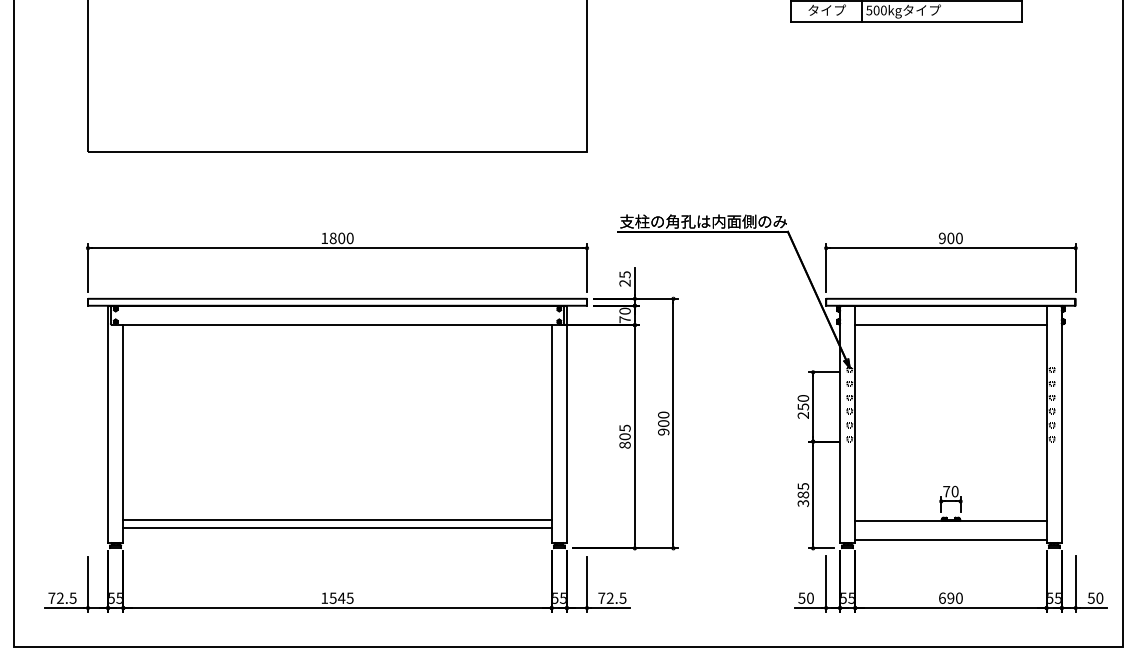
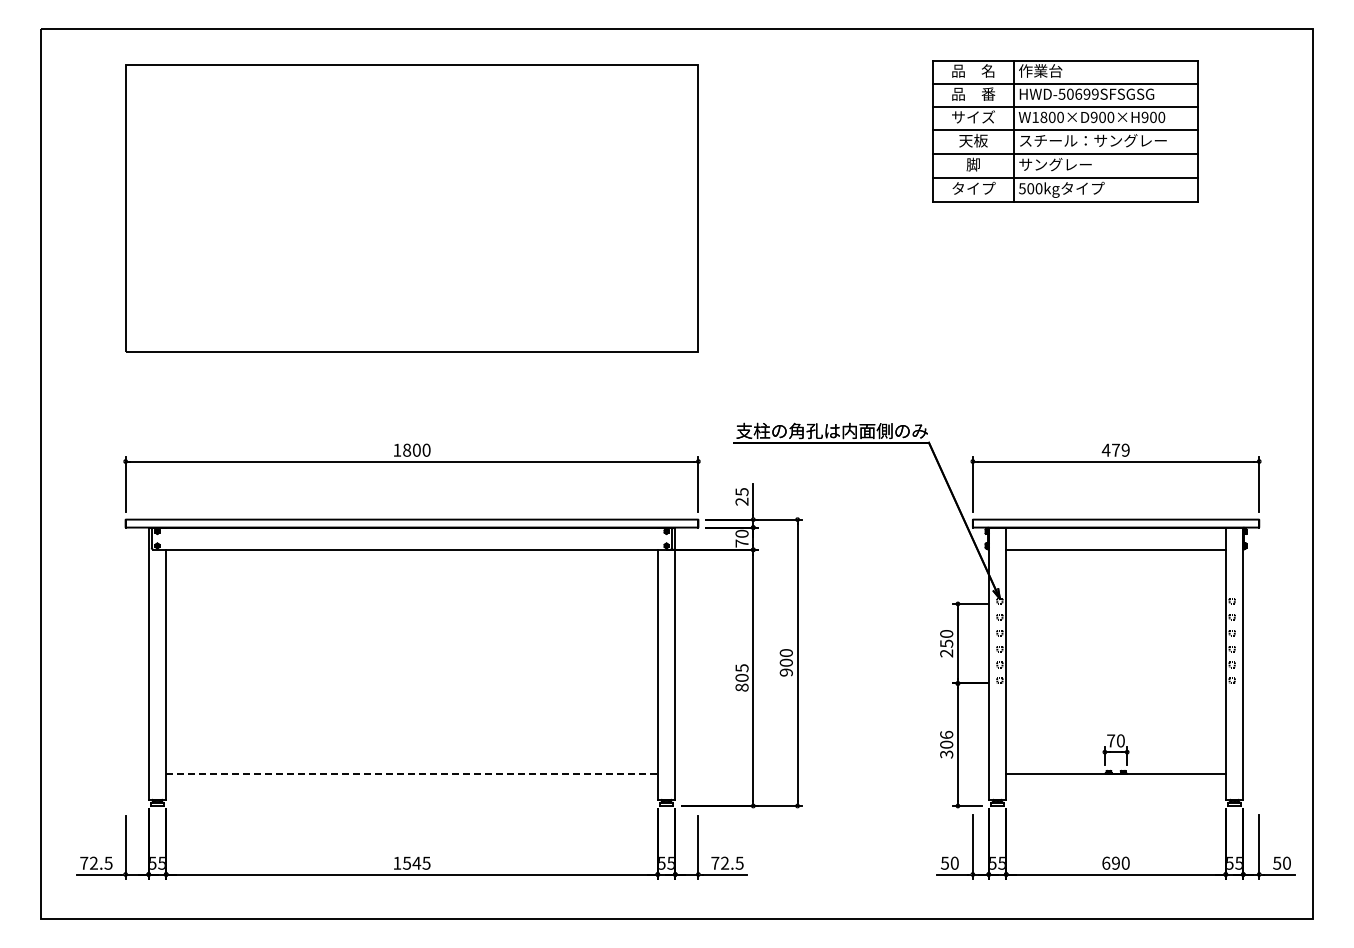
text: (950, 237) -> (1115, 449), 900 -> 479
text: (803, 490) -> (946, 739), 385 -> 306
line: (337, 520) -> (412, 773), solid -> dashed
line: (337, 528) -> (411, 783), removed
line: (950, 540) -> (1115, 796), removed

